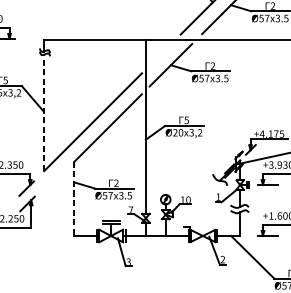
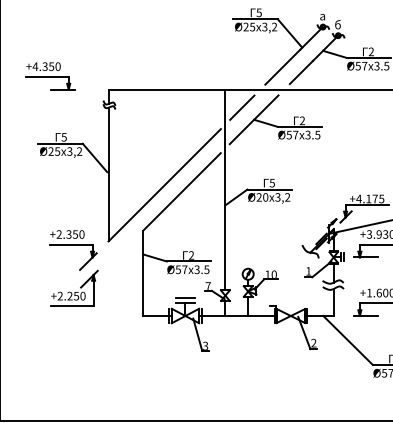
line: (160, 54) -> (242, 107), added
line: (44, 112) -> (108, 174), dashed -> solid
line: (74, 198) -> (143, 273), dashed -> solid

